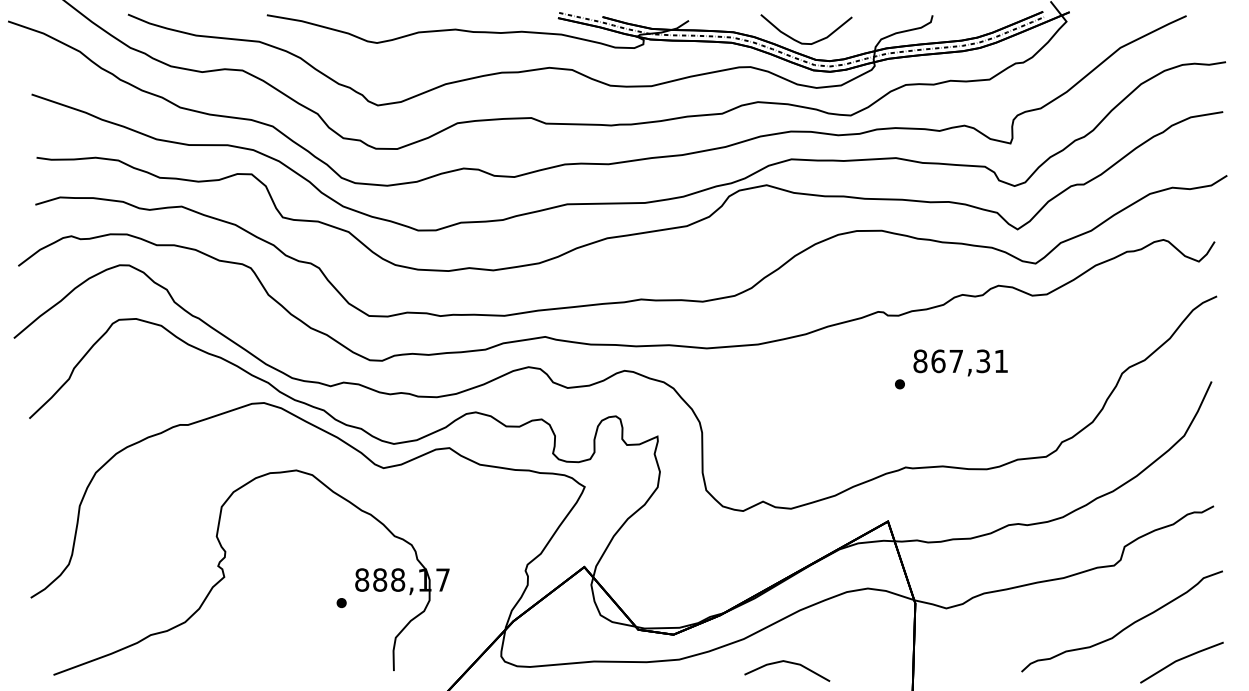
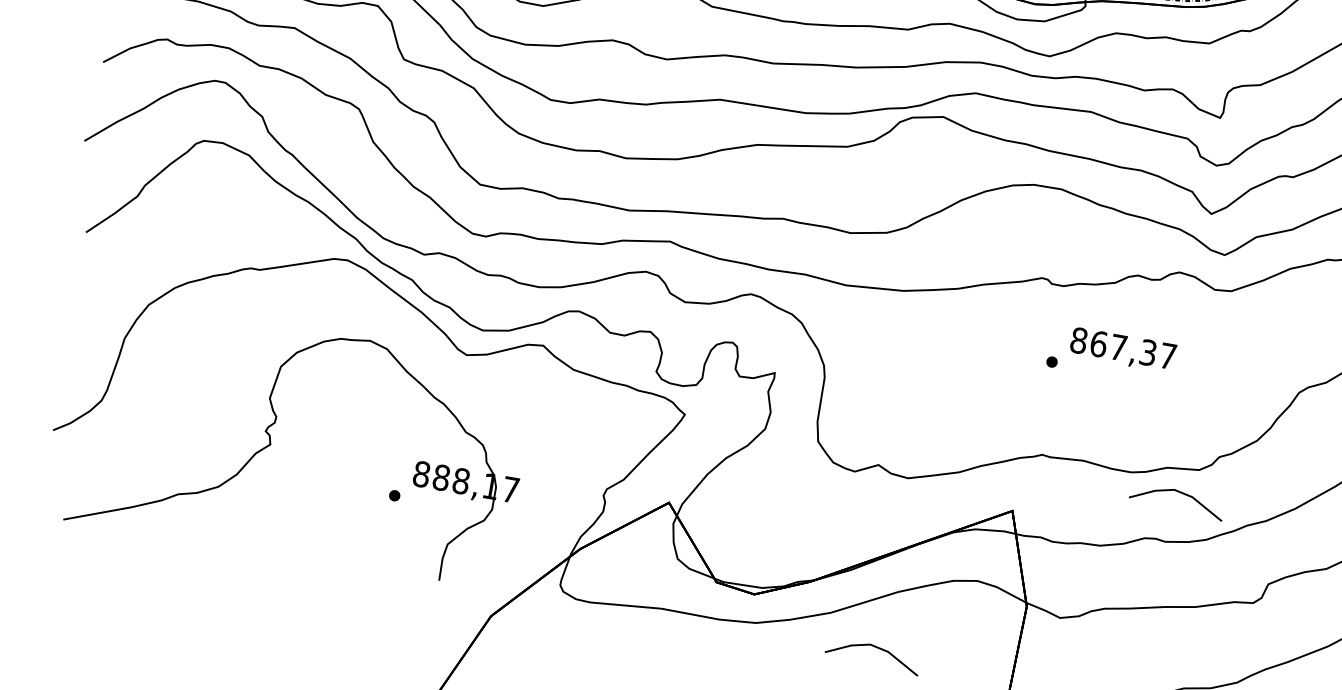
text: (1000, 361) -> (1167, 356), 867,31 -> 867,37
line: (1032, 480) -> (1179, 493), added

